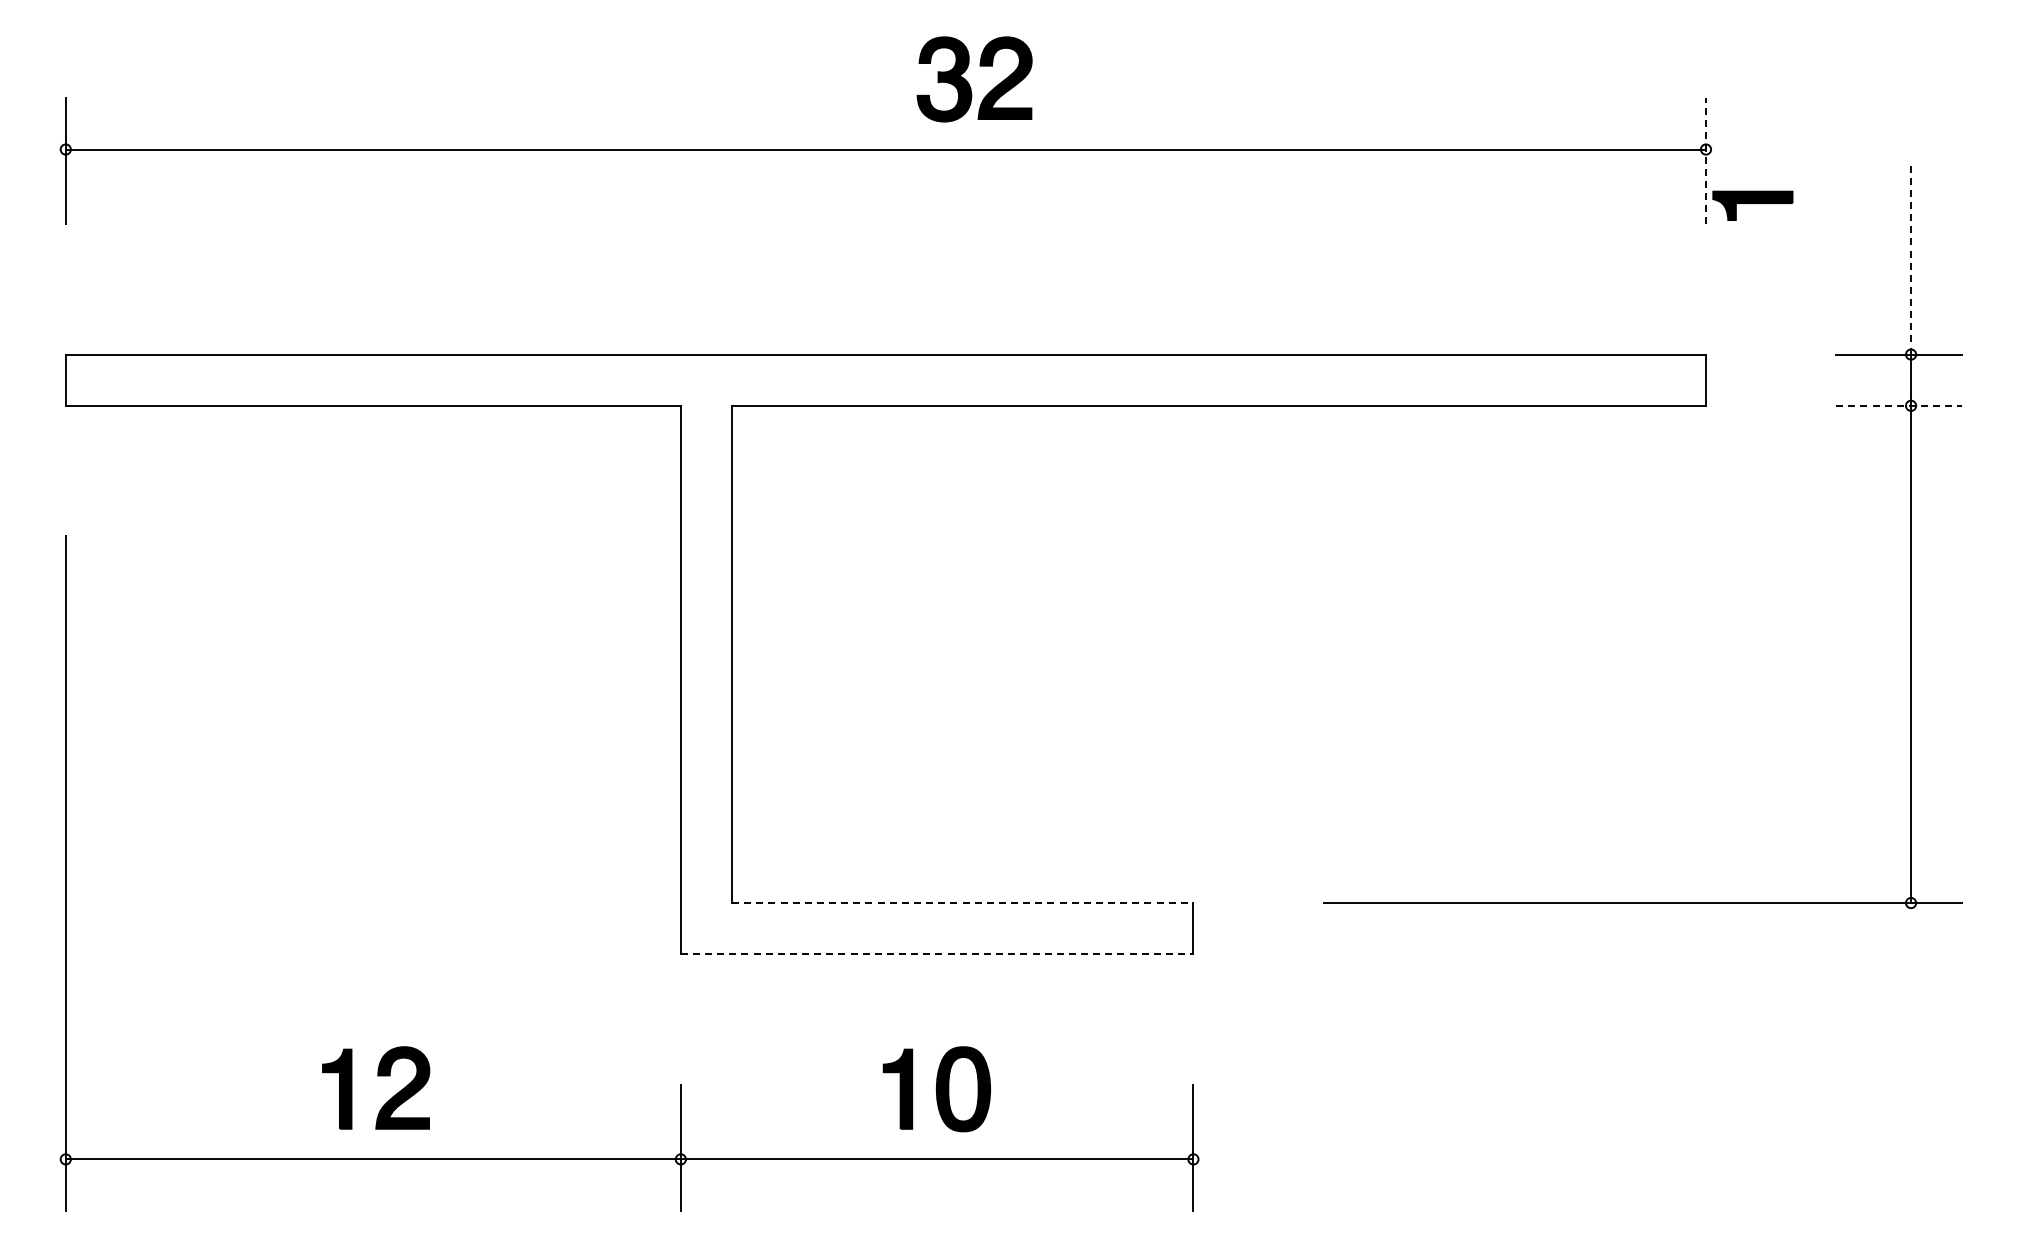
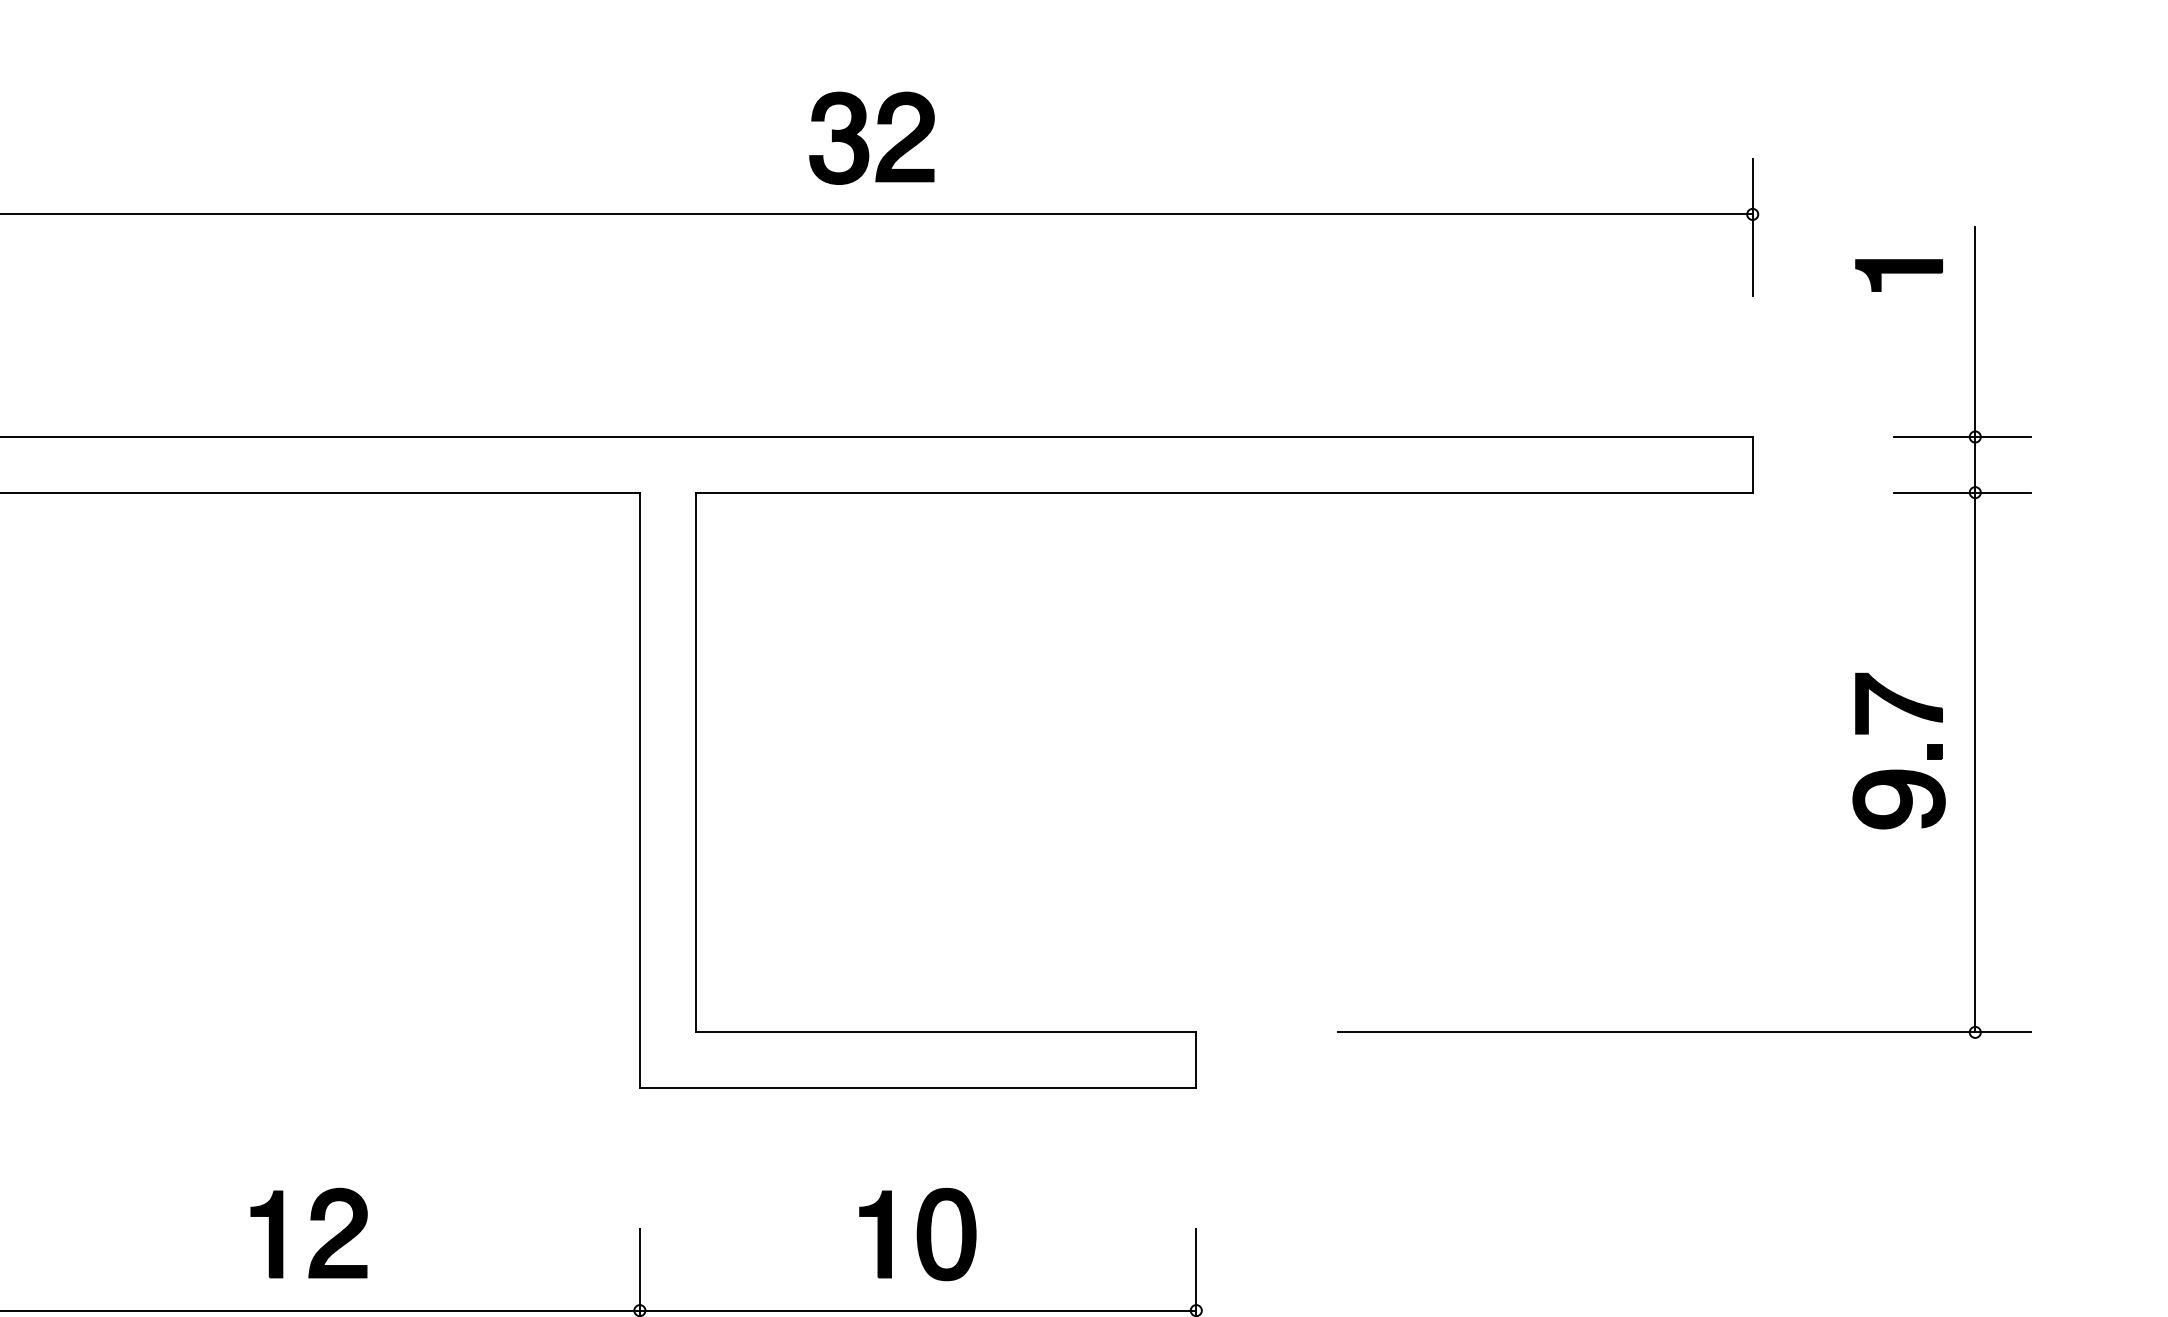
part: (969, 83) -> (866, 142), moved
line: (1706, 160) -> (1753, 226), dashed -> solid
part: (1752, 205) -> (1898, 275), moved
line: (1911, 257) -> (1975, 331), dashed -> solid
line: (1899, 405) -> (1962, 492), dashed -> solid
part: (1840, 661) -> (1898, 770), added
line: (962, 903) -> (945, 1032), dashed -> solid
line: (937, 954) -> (918, 1088), dashed -> solid

